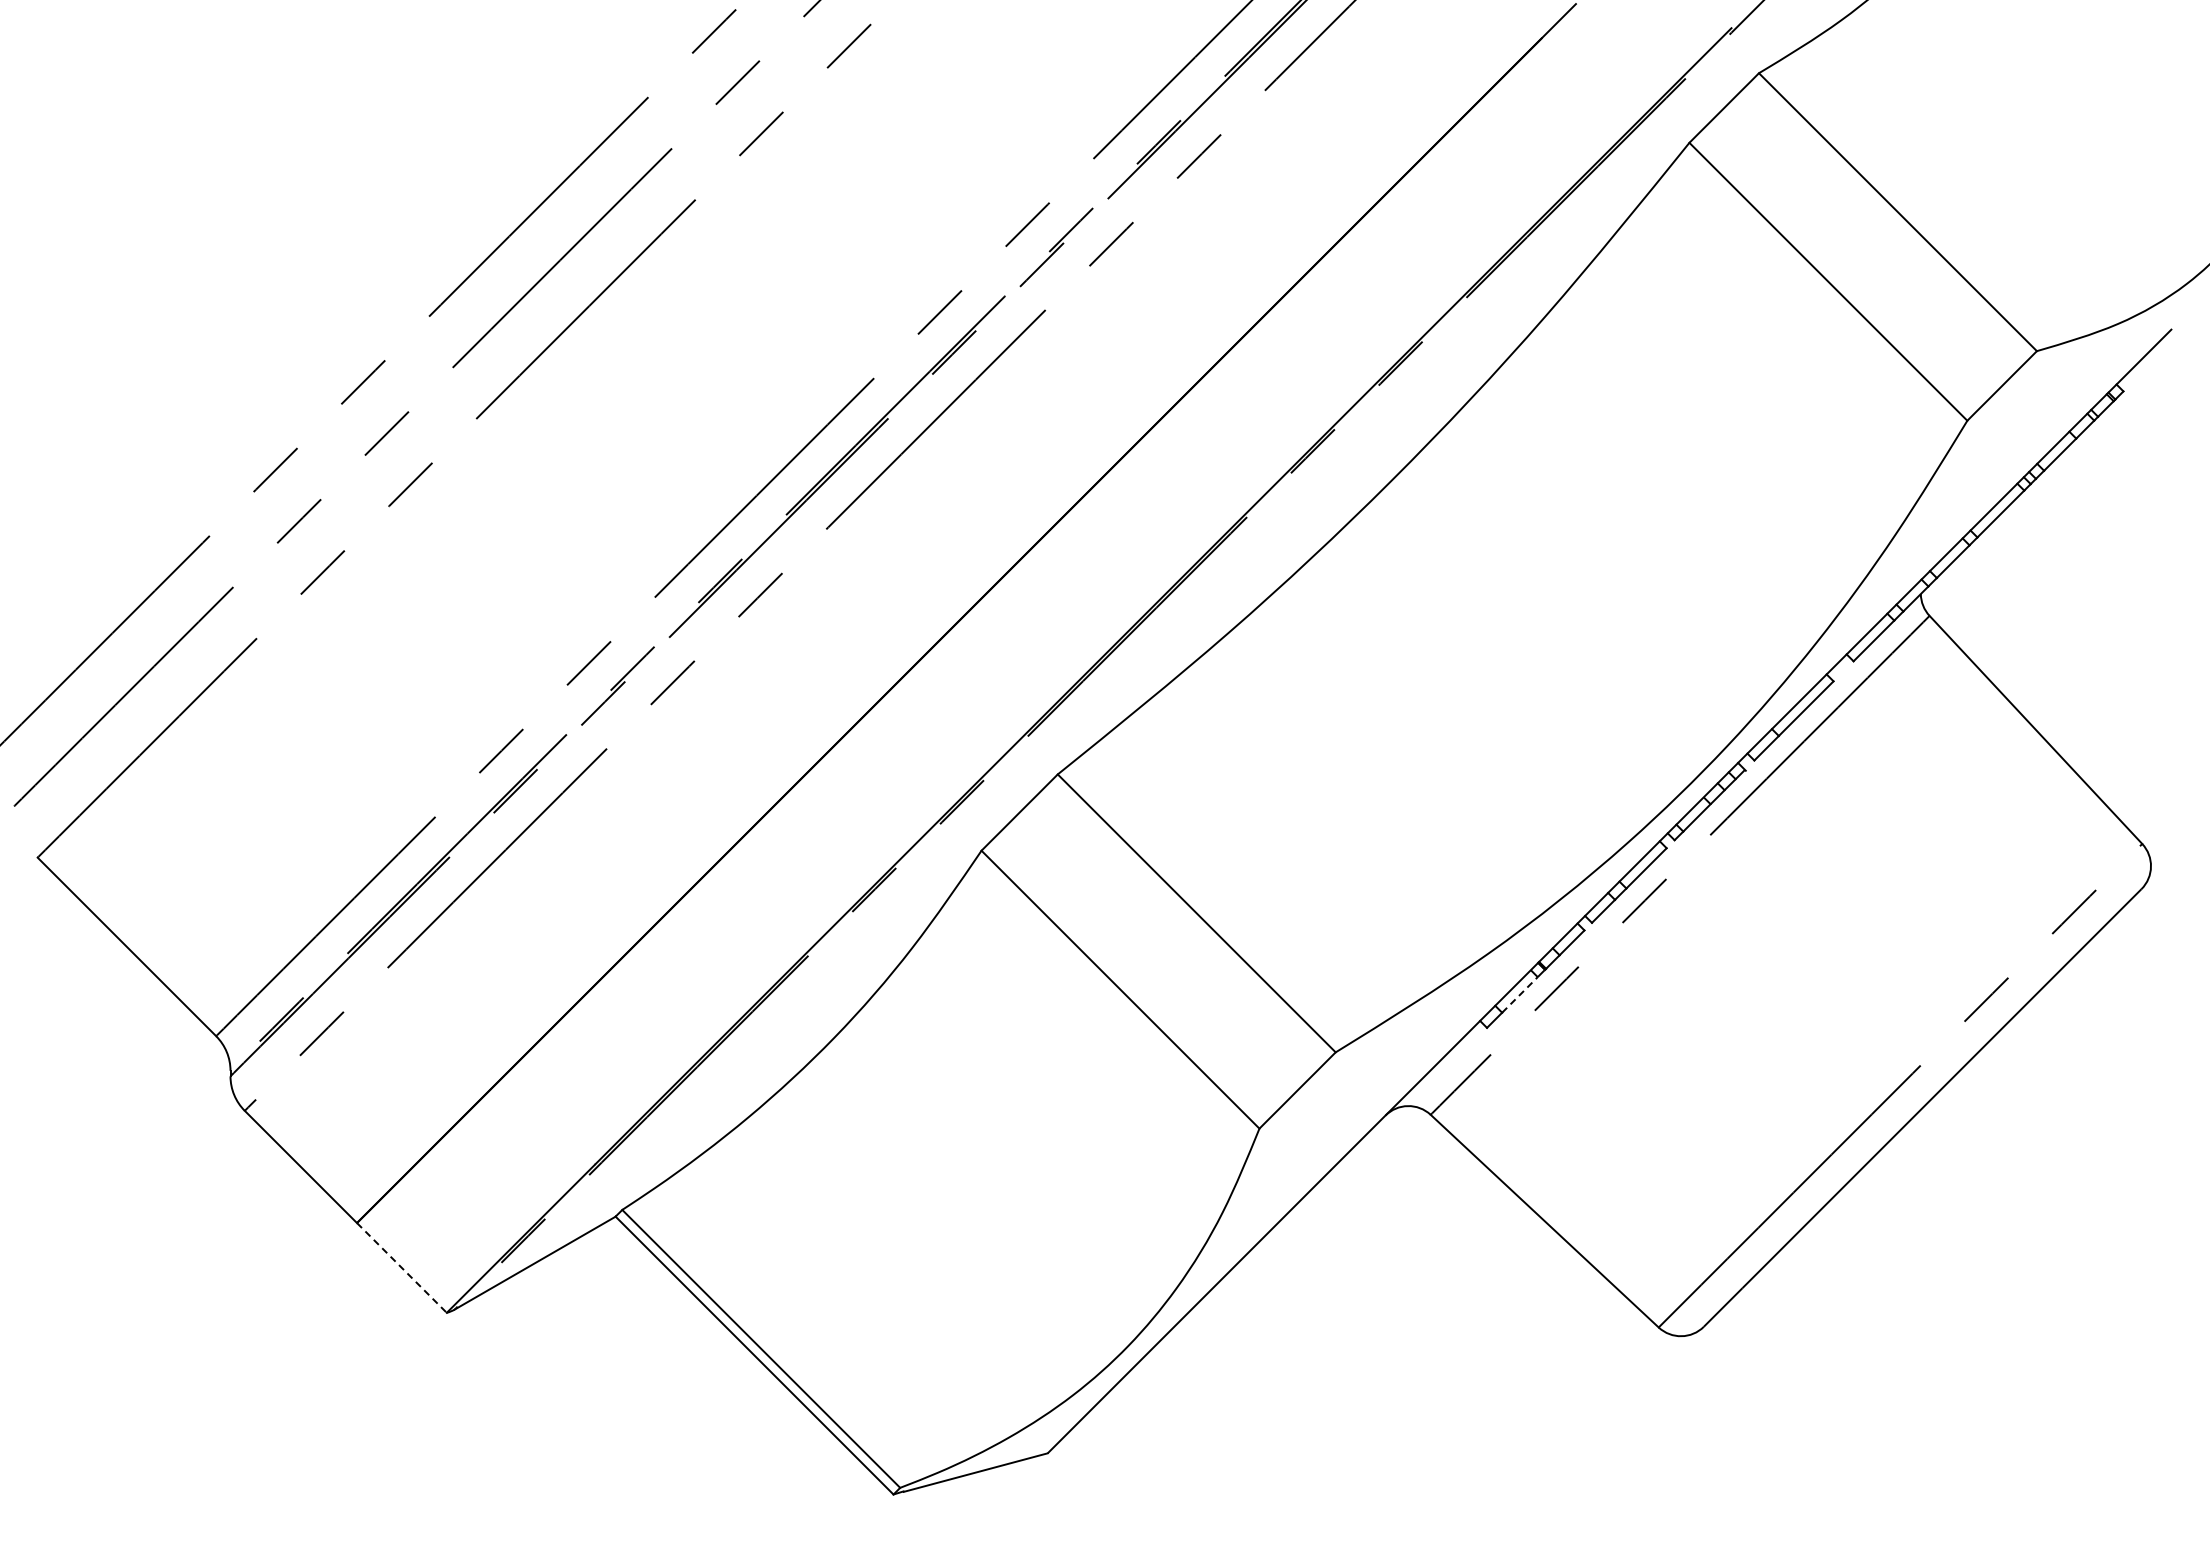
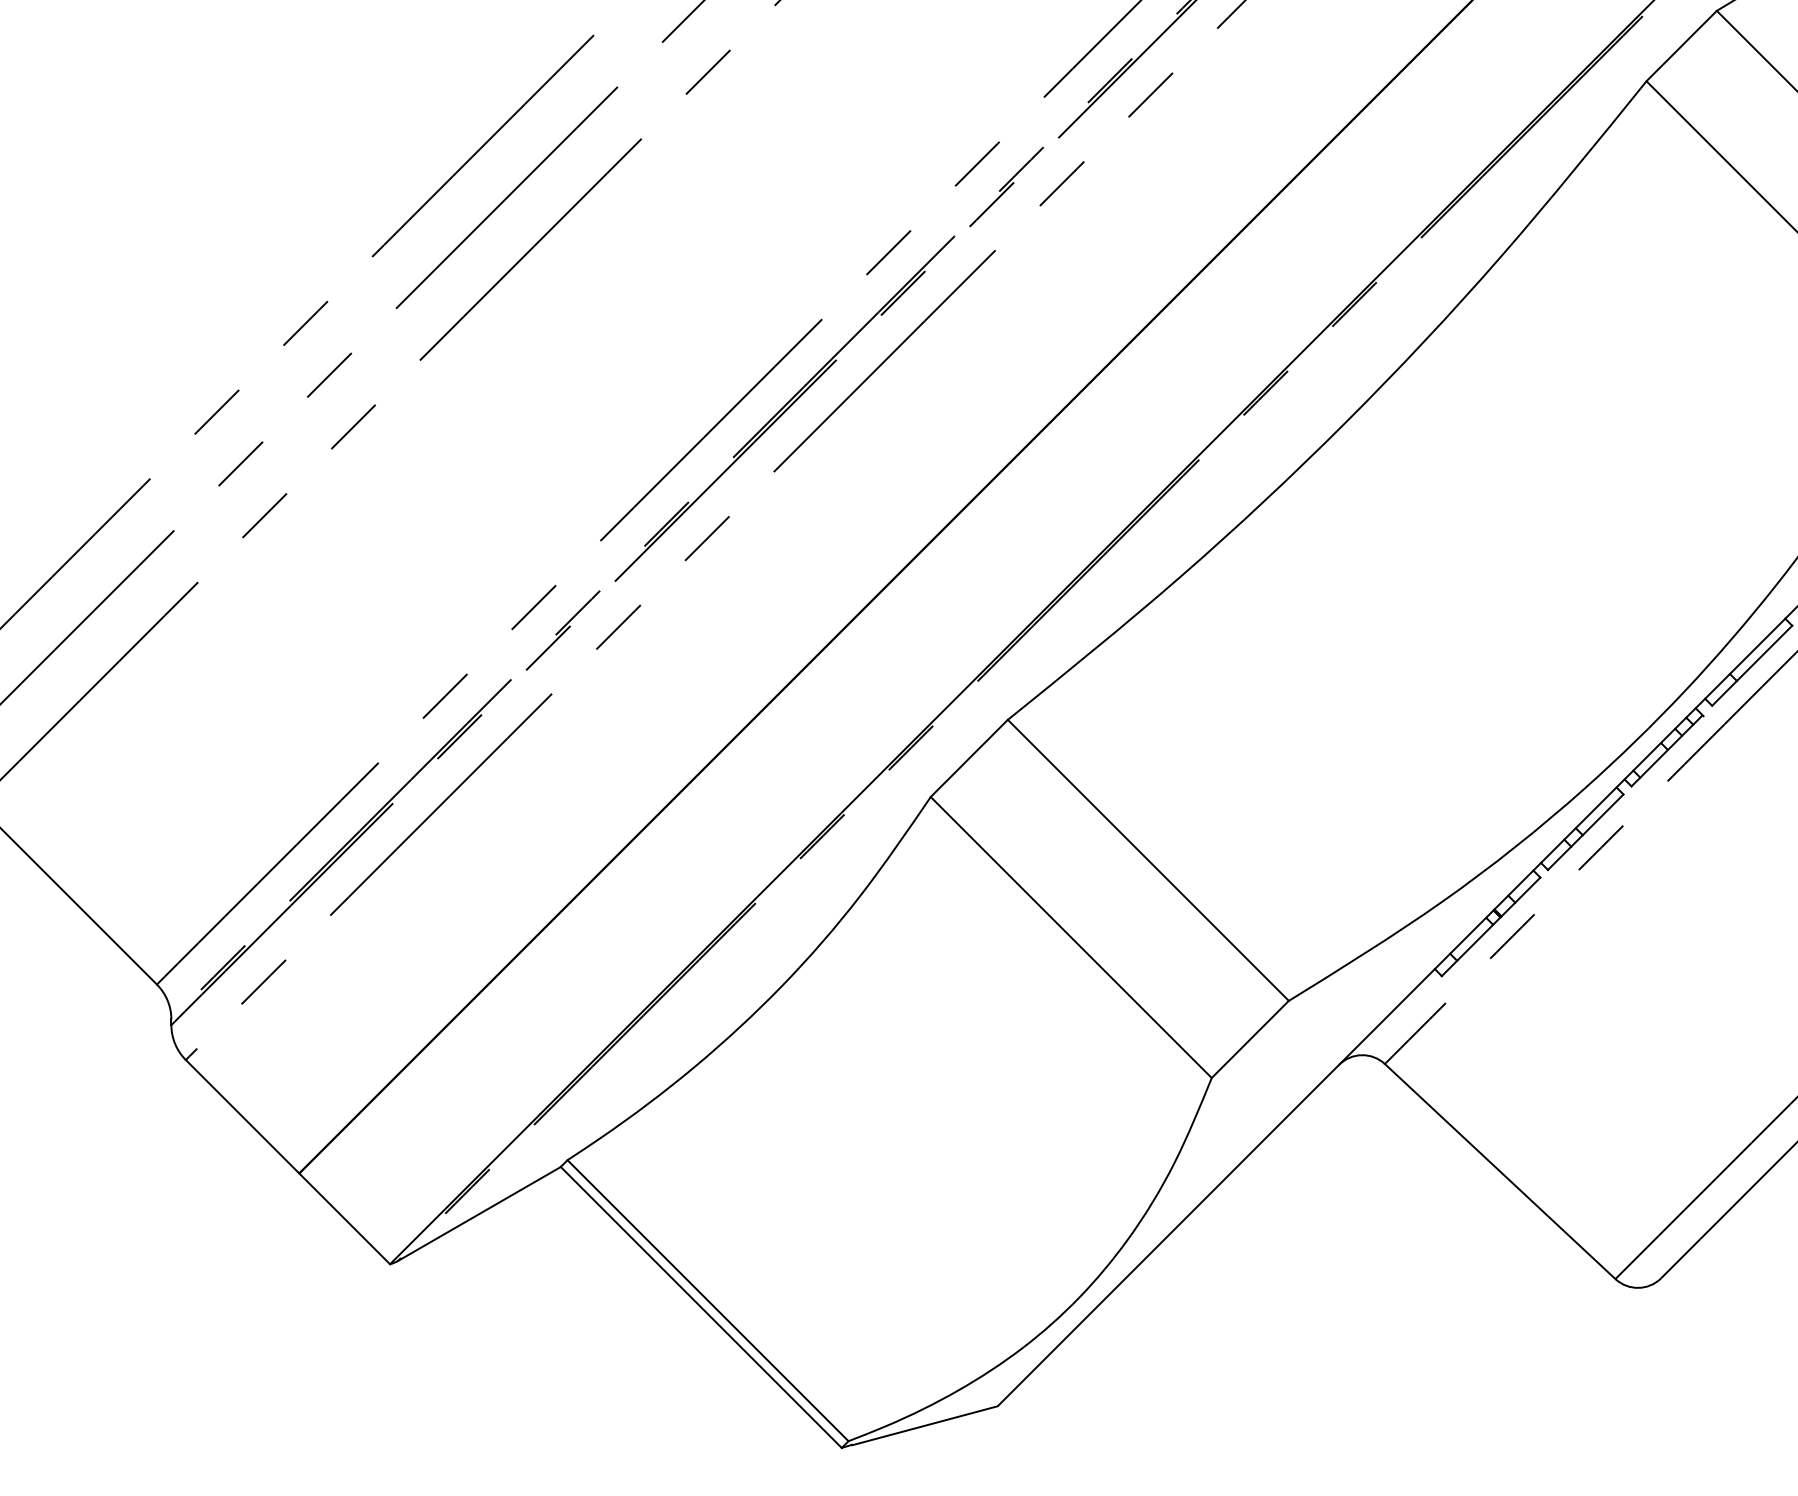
line: (1520, 994) -> (1475, 942), dashed -> solid
line: (402, 1268) -> (345, 1219), dashed -> solid

